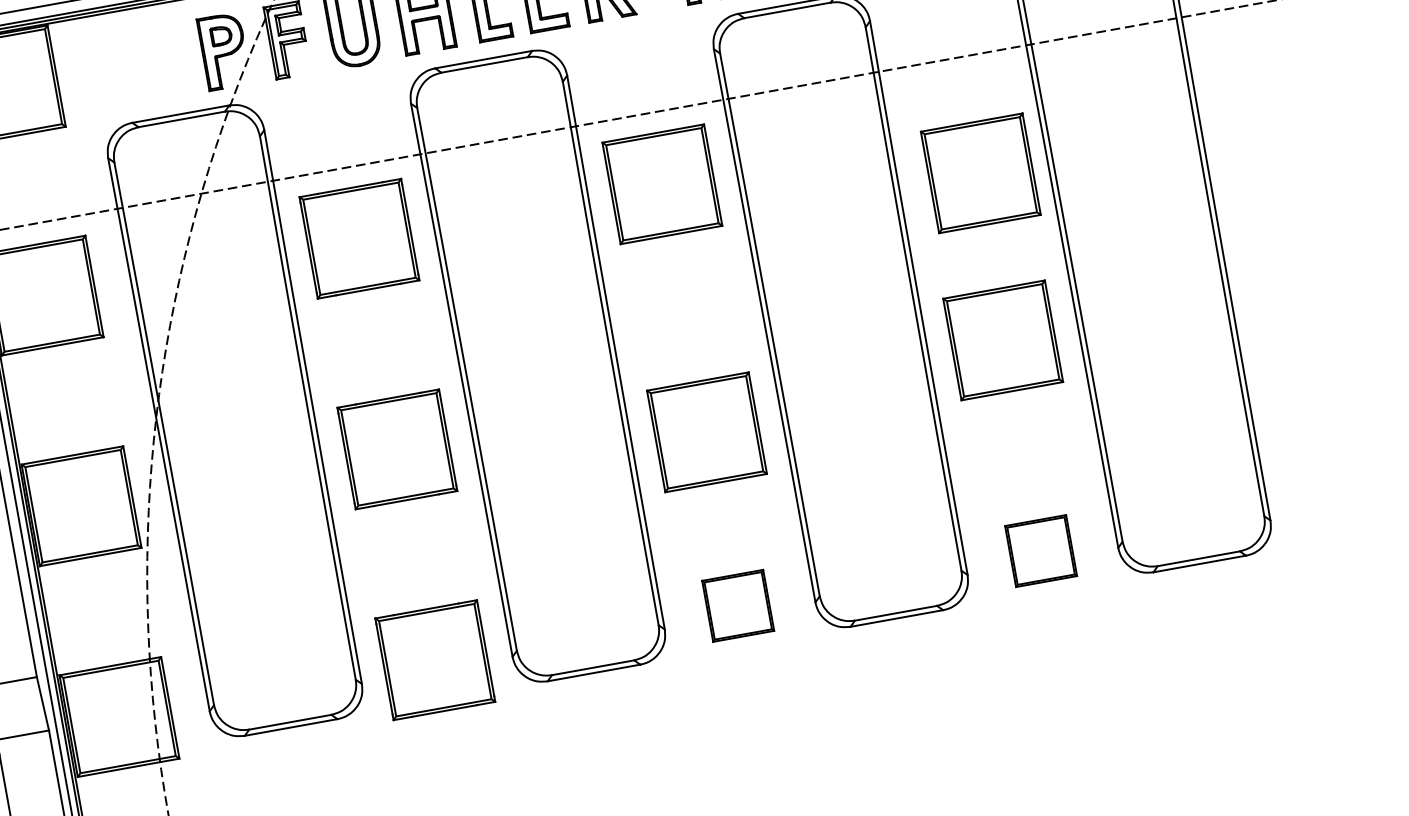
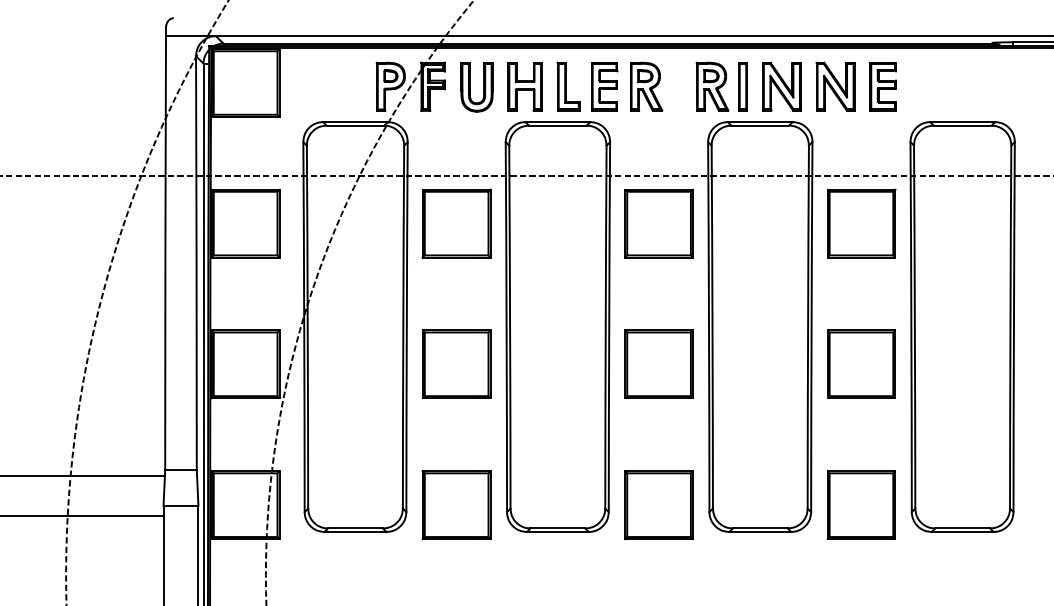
part: (980, 173) -> (861, 223), moved
part: (705, 431) -> (658, 363), moved
part: (1040, 550) -> (861, 504), size x1.67
part: (737, 606) -> (658, 505), size x1.67

